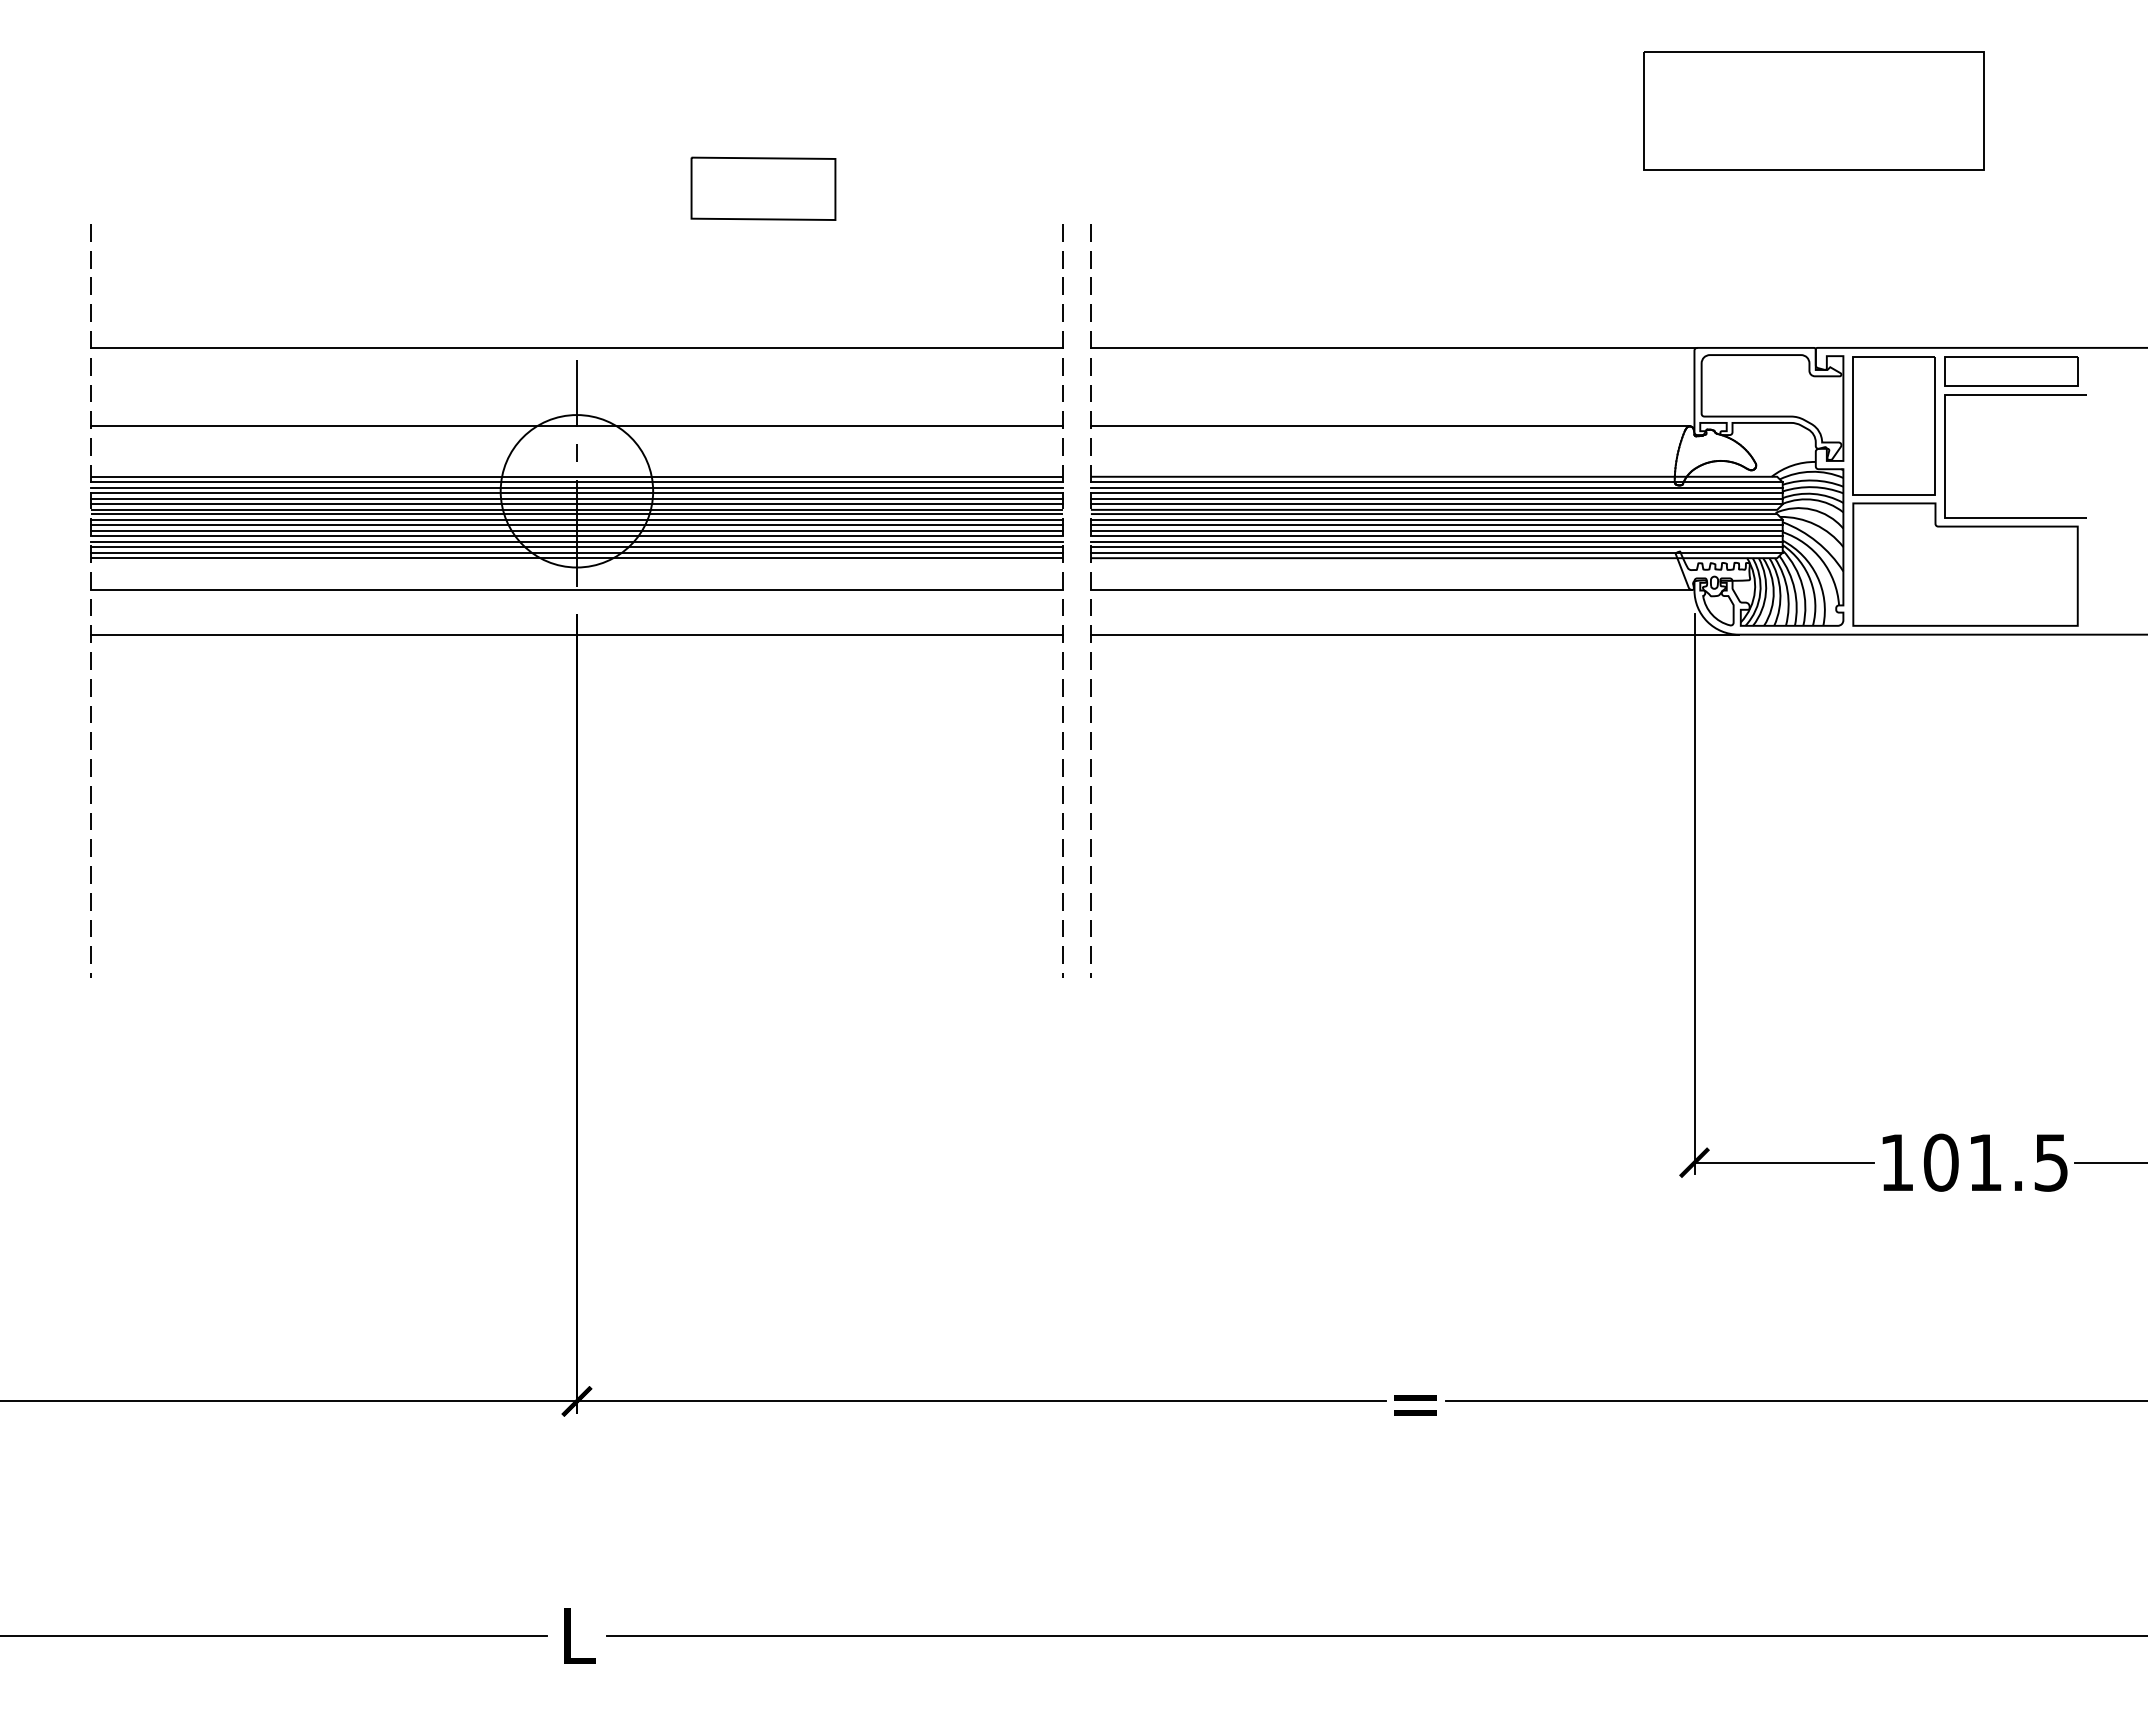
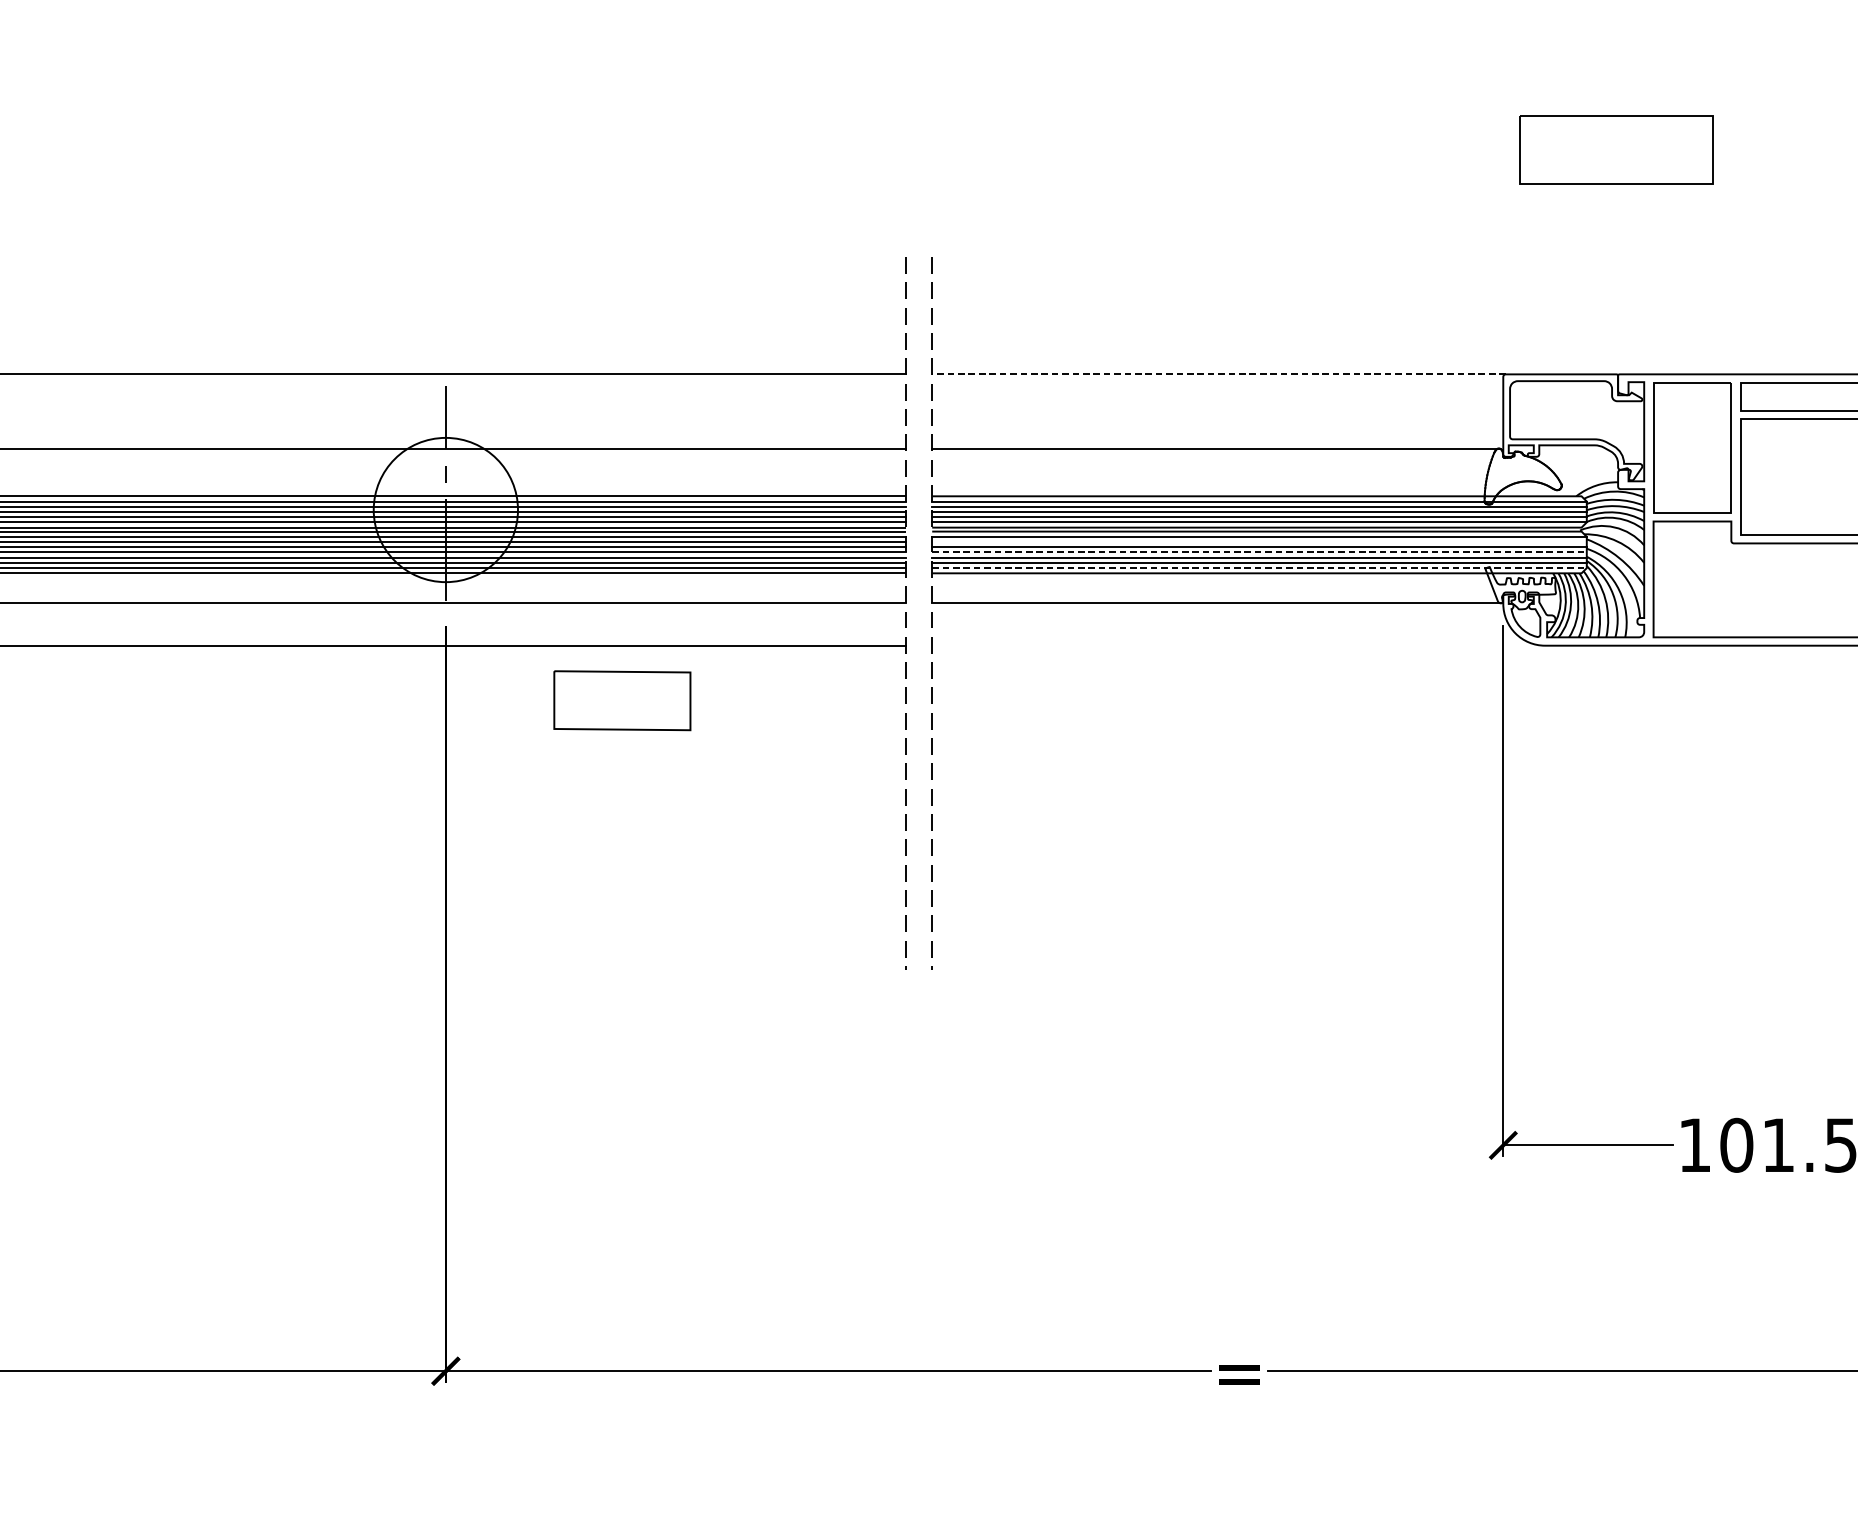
part: (1813, 110) -> (1615, 149), size x0.6
part: (763, 188) -> (622, 700), moved
line: (1393, 347) -> (1218, 373), solid -> dashed
line: (1436, 525) -> (1259, 542), removed
line: (1436, 536) -> (1259, 552), solid -> dashed
line: (1436, 552) -> (1259, 567), solid -> dashed
line: (1414, 634) -> (1238, 645), removed

